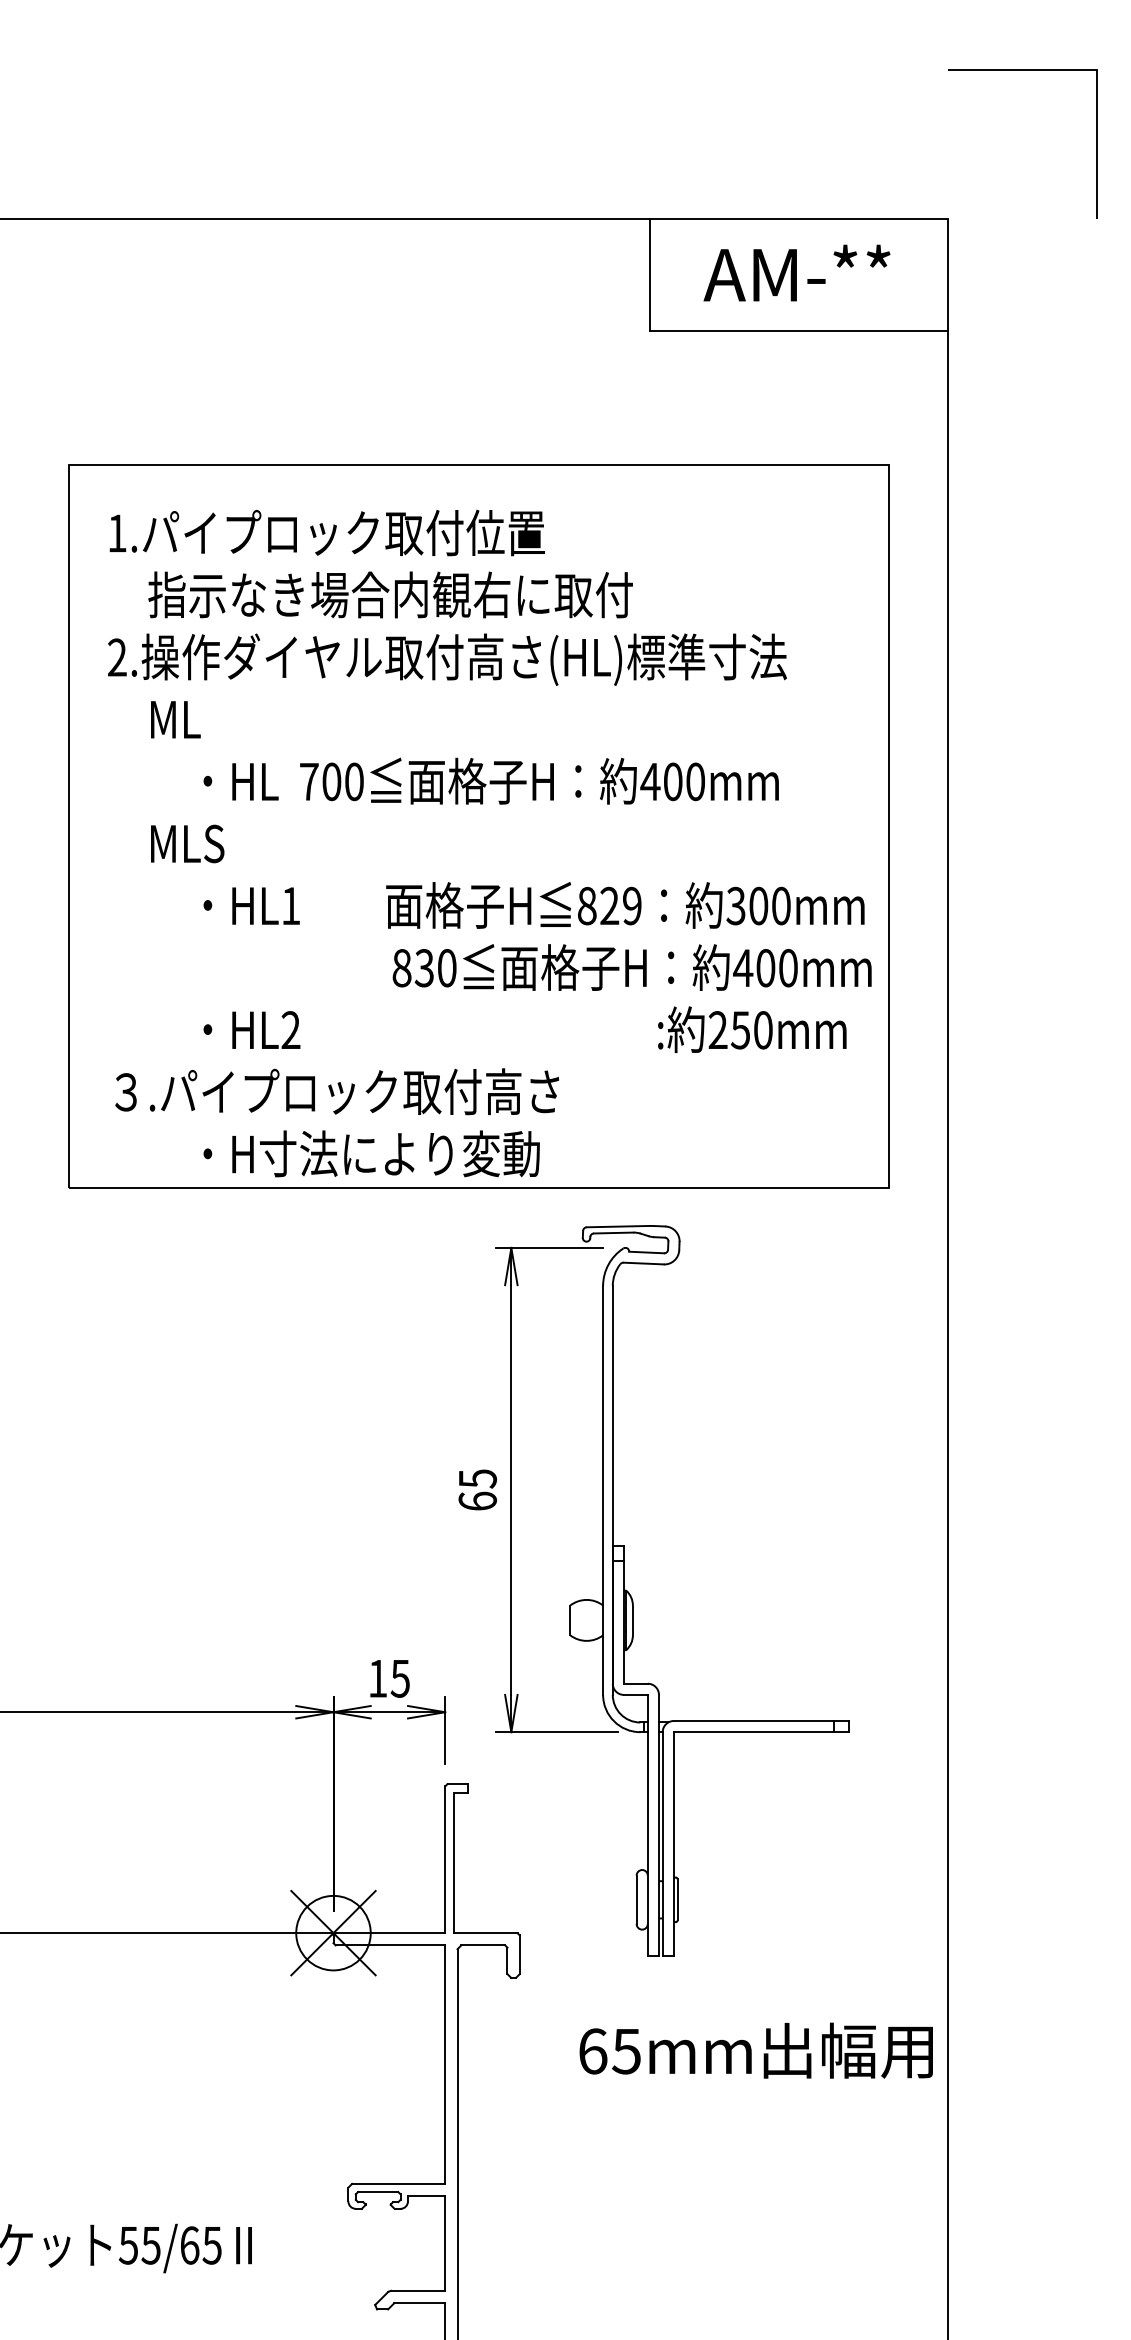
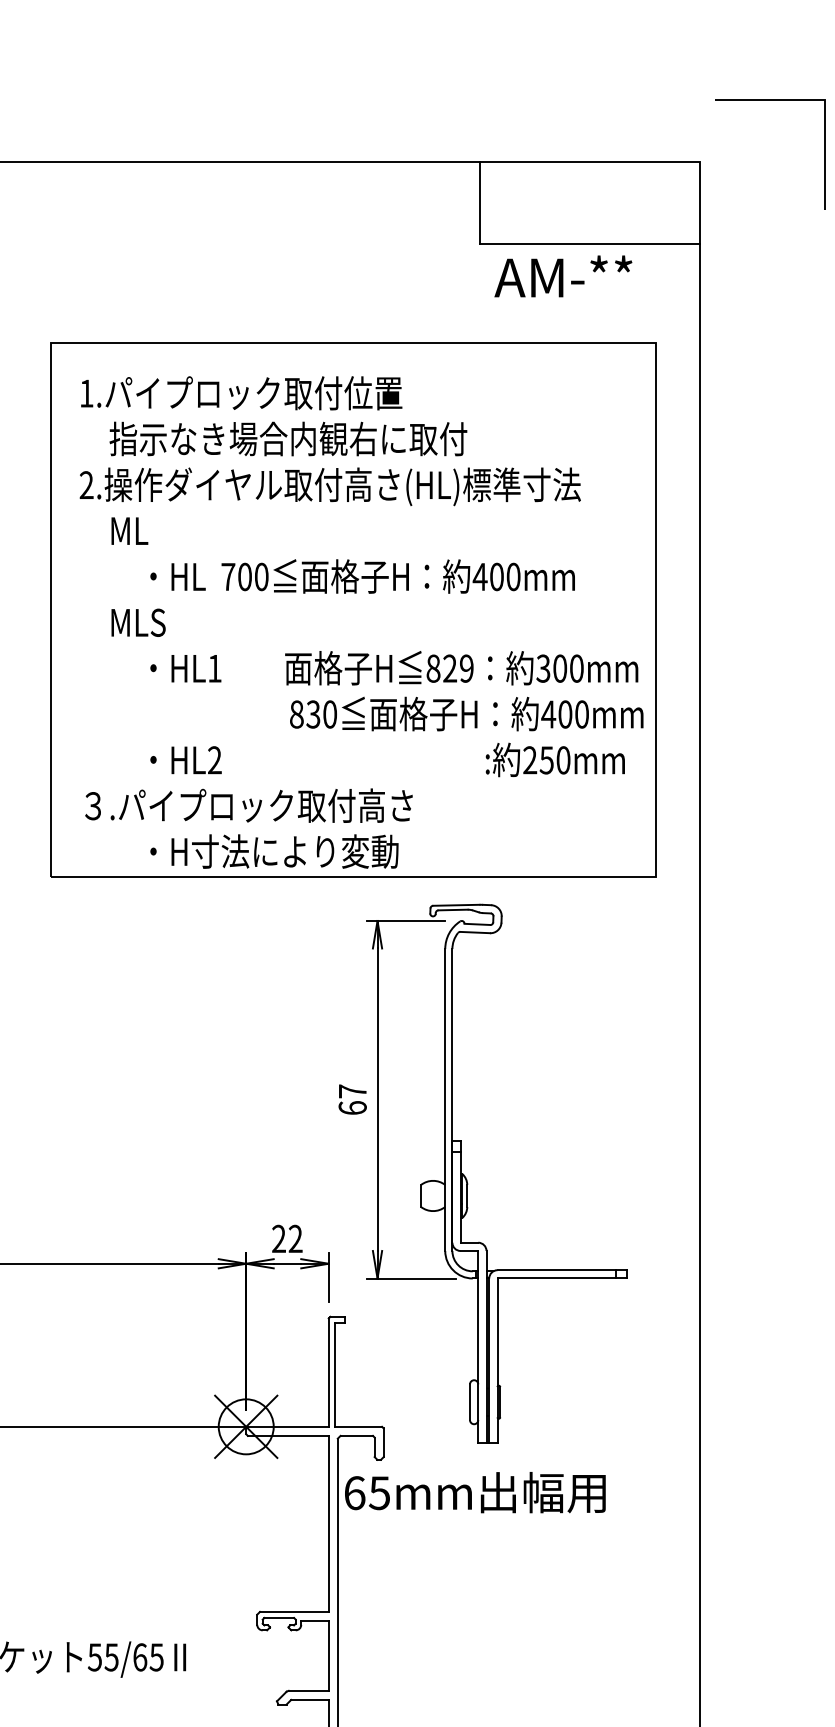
line: (1023, 71) -> (770, 100), moved
text: (797, 273) -> (563, 276), moved
text: (477, 1478) -> (352, 1091), 65 -> 67
text: (389, 1678) -> (287, 1238), 15 -> 22
text: (756, 2050) -> (475, 1492), moved

